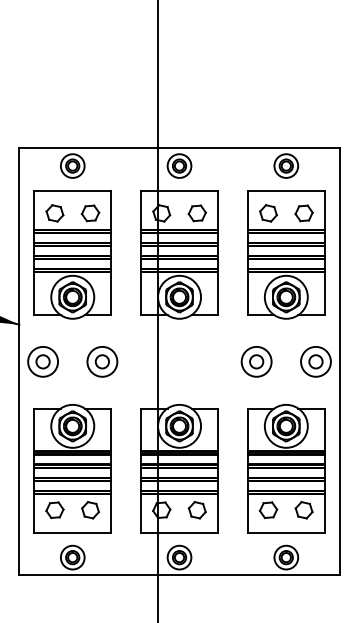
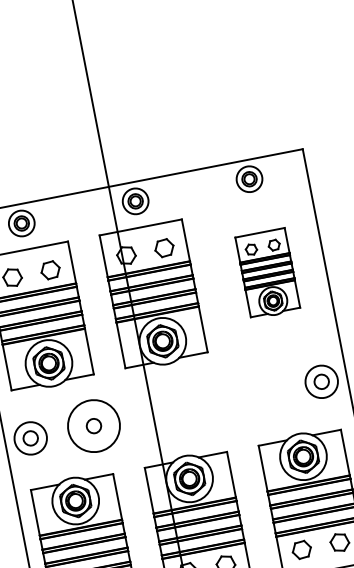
part: (286, 254) -> (268, 273), size x0.6
circle: (102, 361) -> (94, 425), size x1.6
part: (256, 361) -> (258, 393), removed

